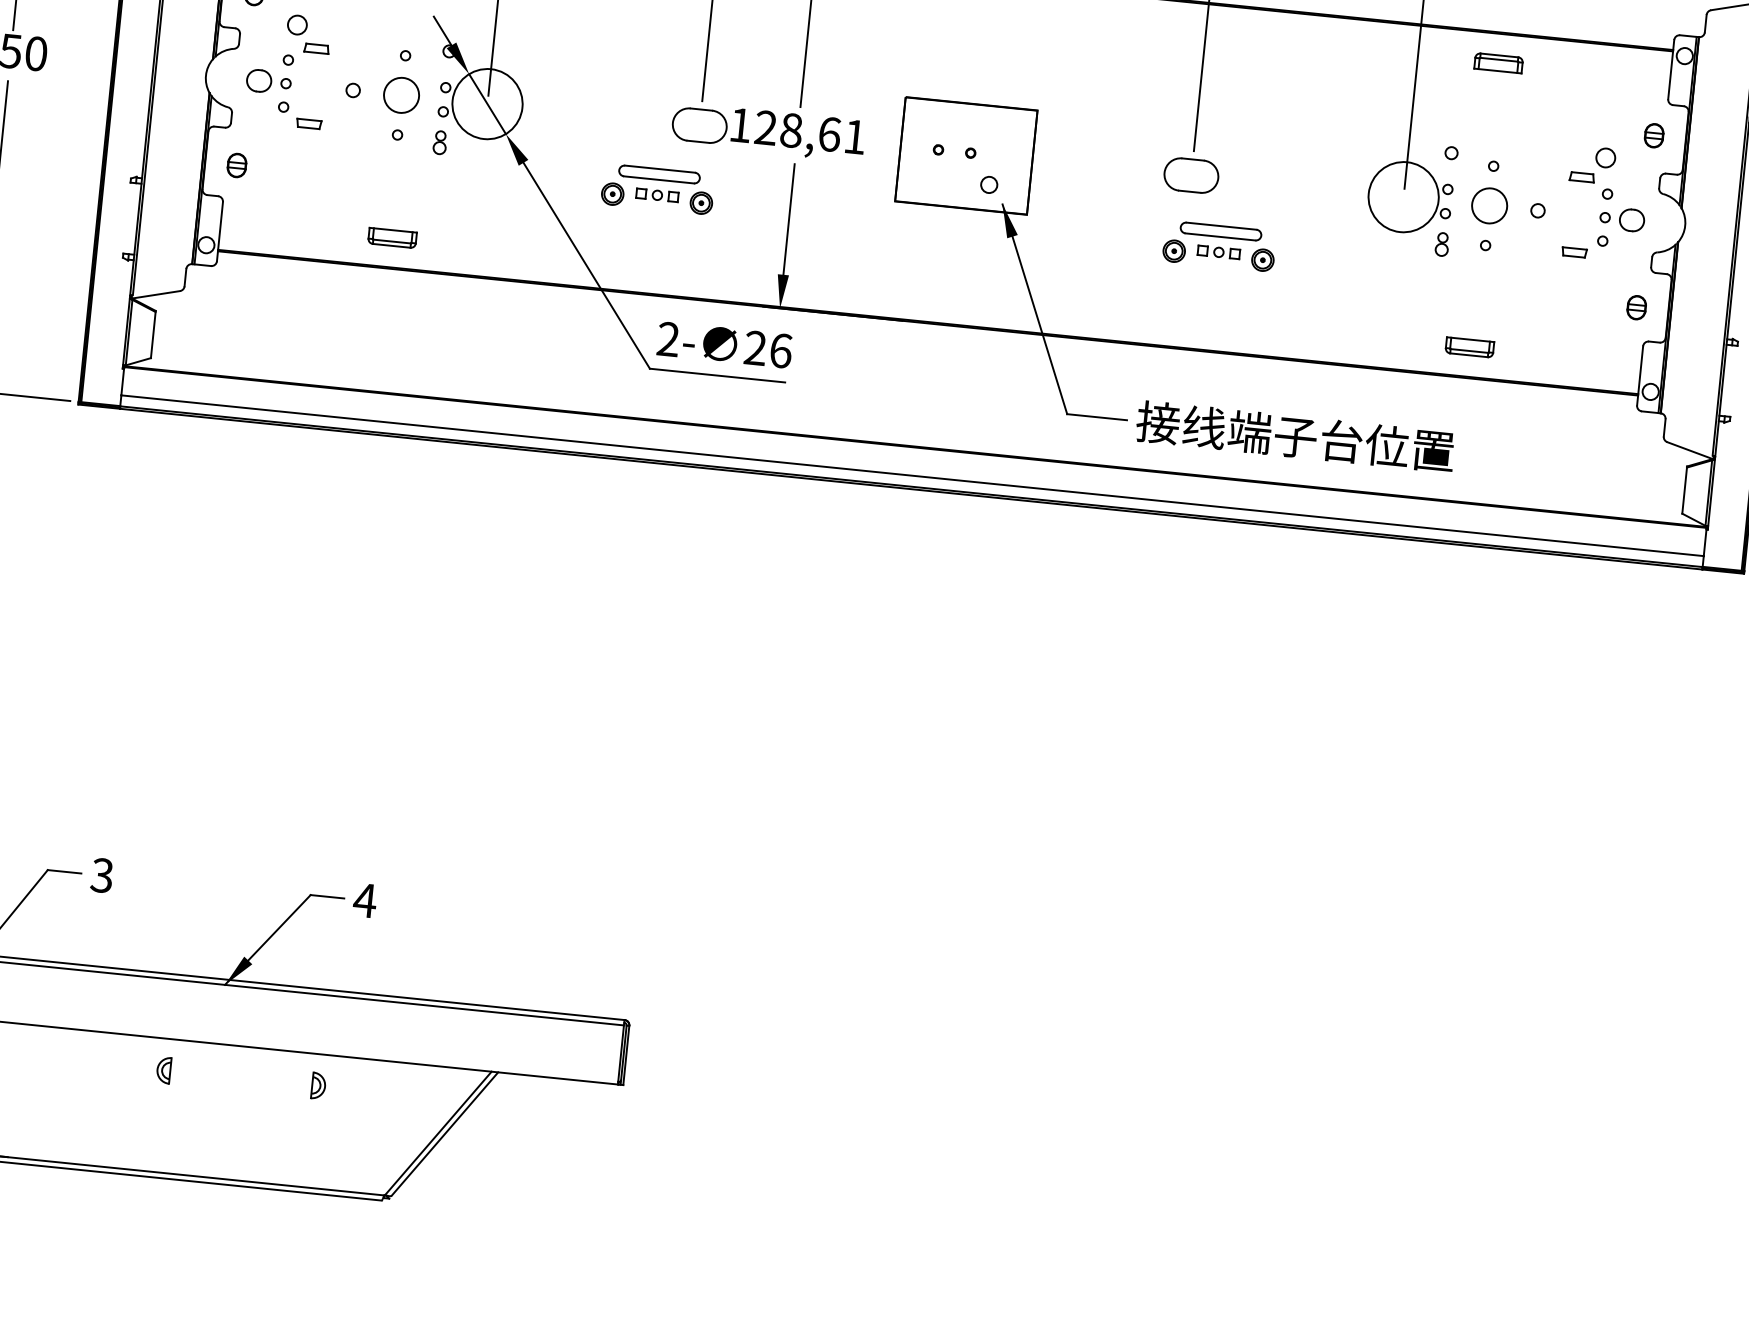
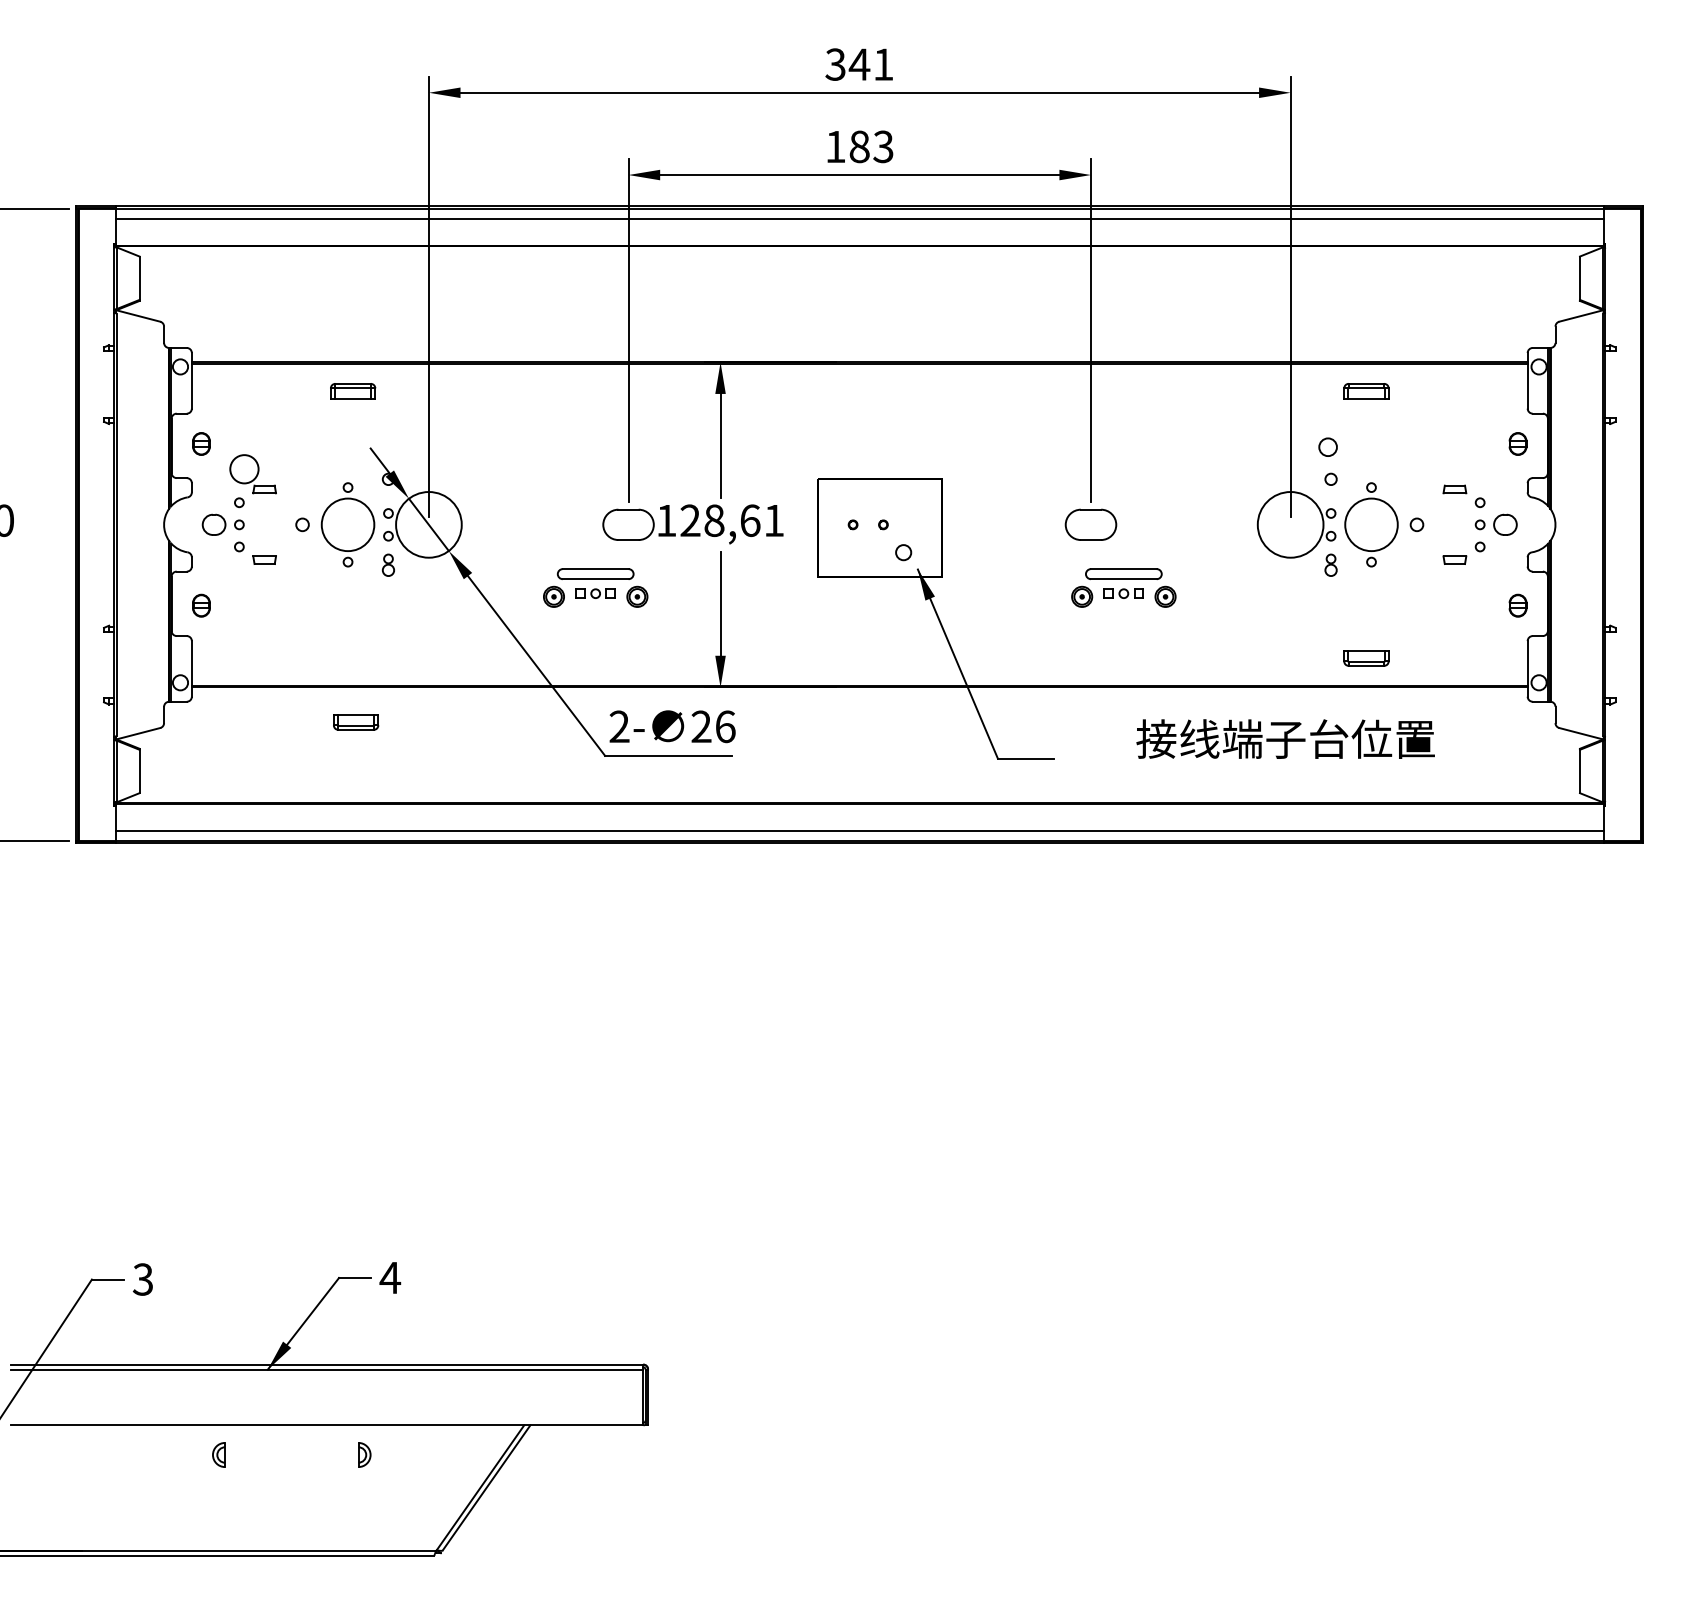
circle: (297, 25) -> (244, 469), size x1.6
circle: (401, 94) -> (347, 524), size x1.6
circle: (1605, 157) -> (1327, 446), moved
circle: (1489, 205) -> (1371, 524), size x1.6
part: (392, 238) -> (356, 722), moved
text: (1295, 436) -> (1285, 738), moved

